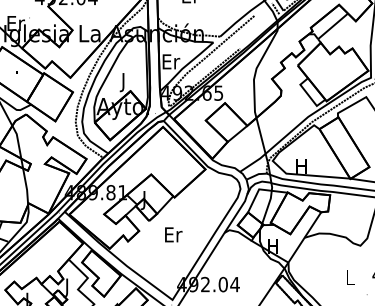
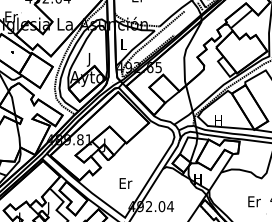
text: (171, 61) -> (124, 44), Er -> L
text: (173, 234) -> (125, 183), moved
text: (350, 277) -> (254, 201), L -> Er

